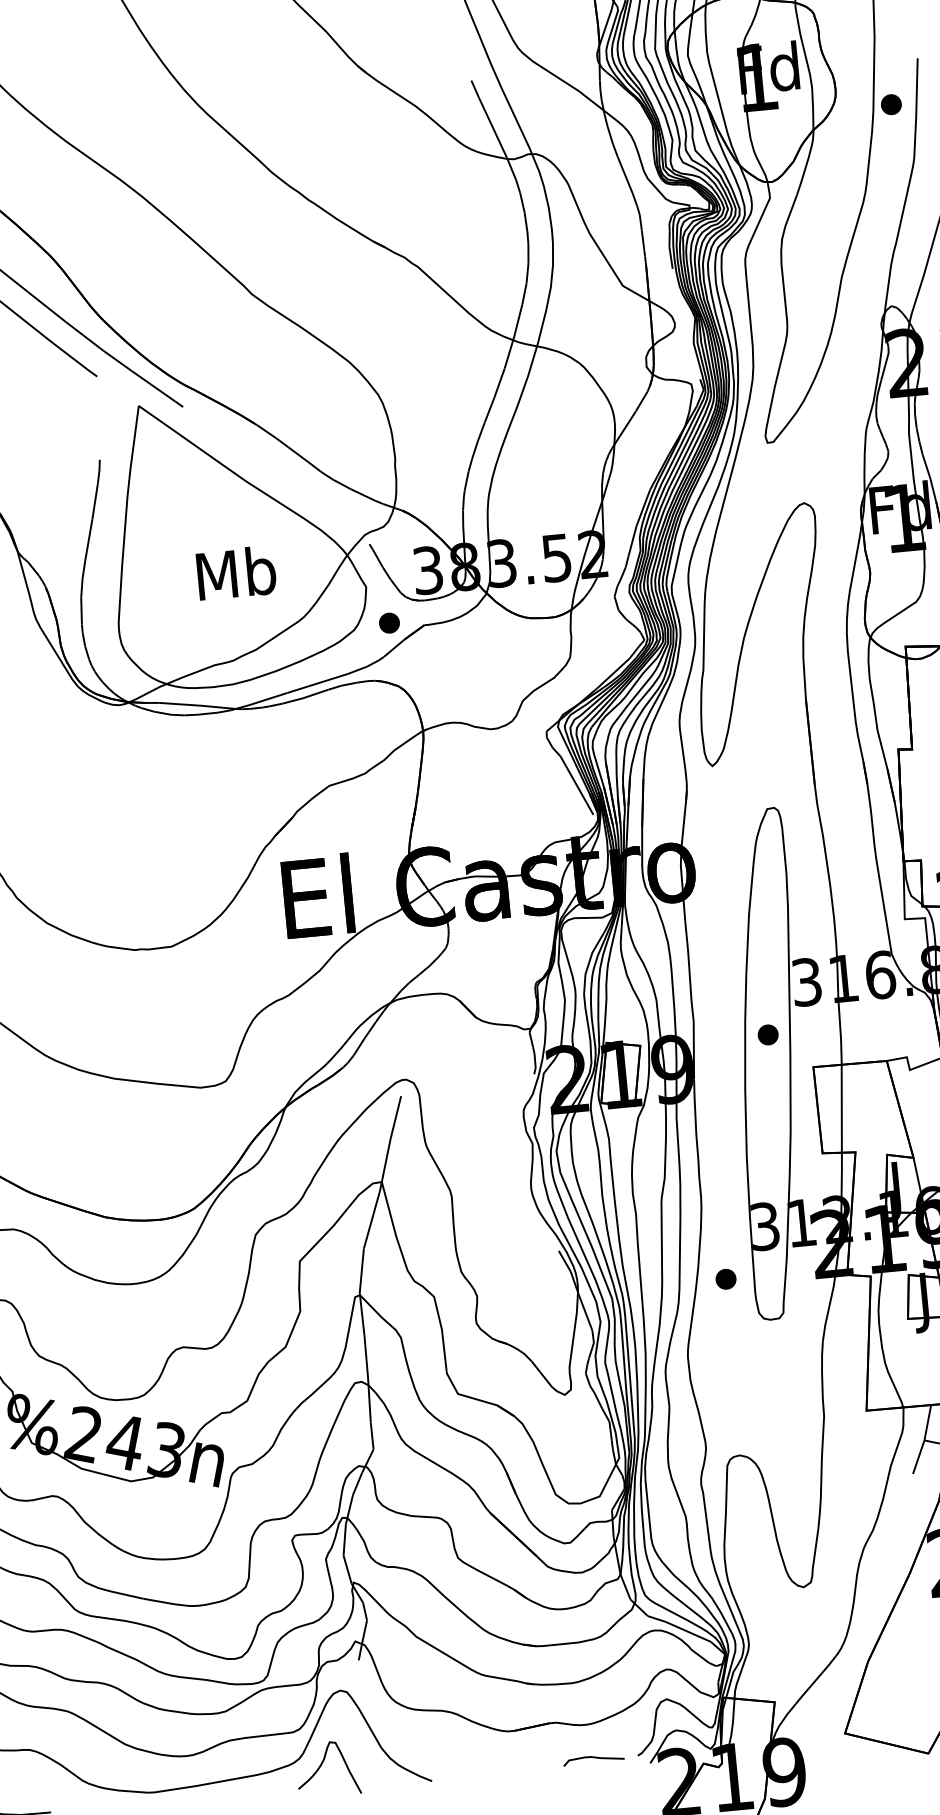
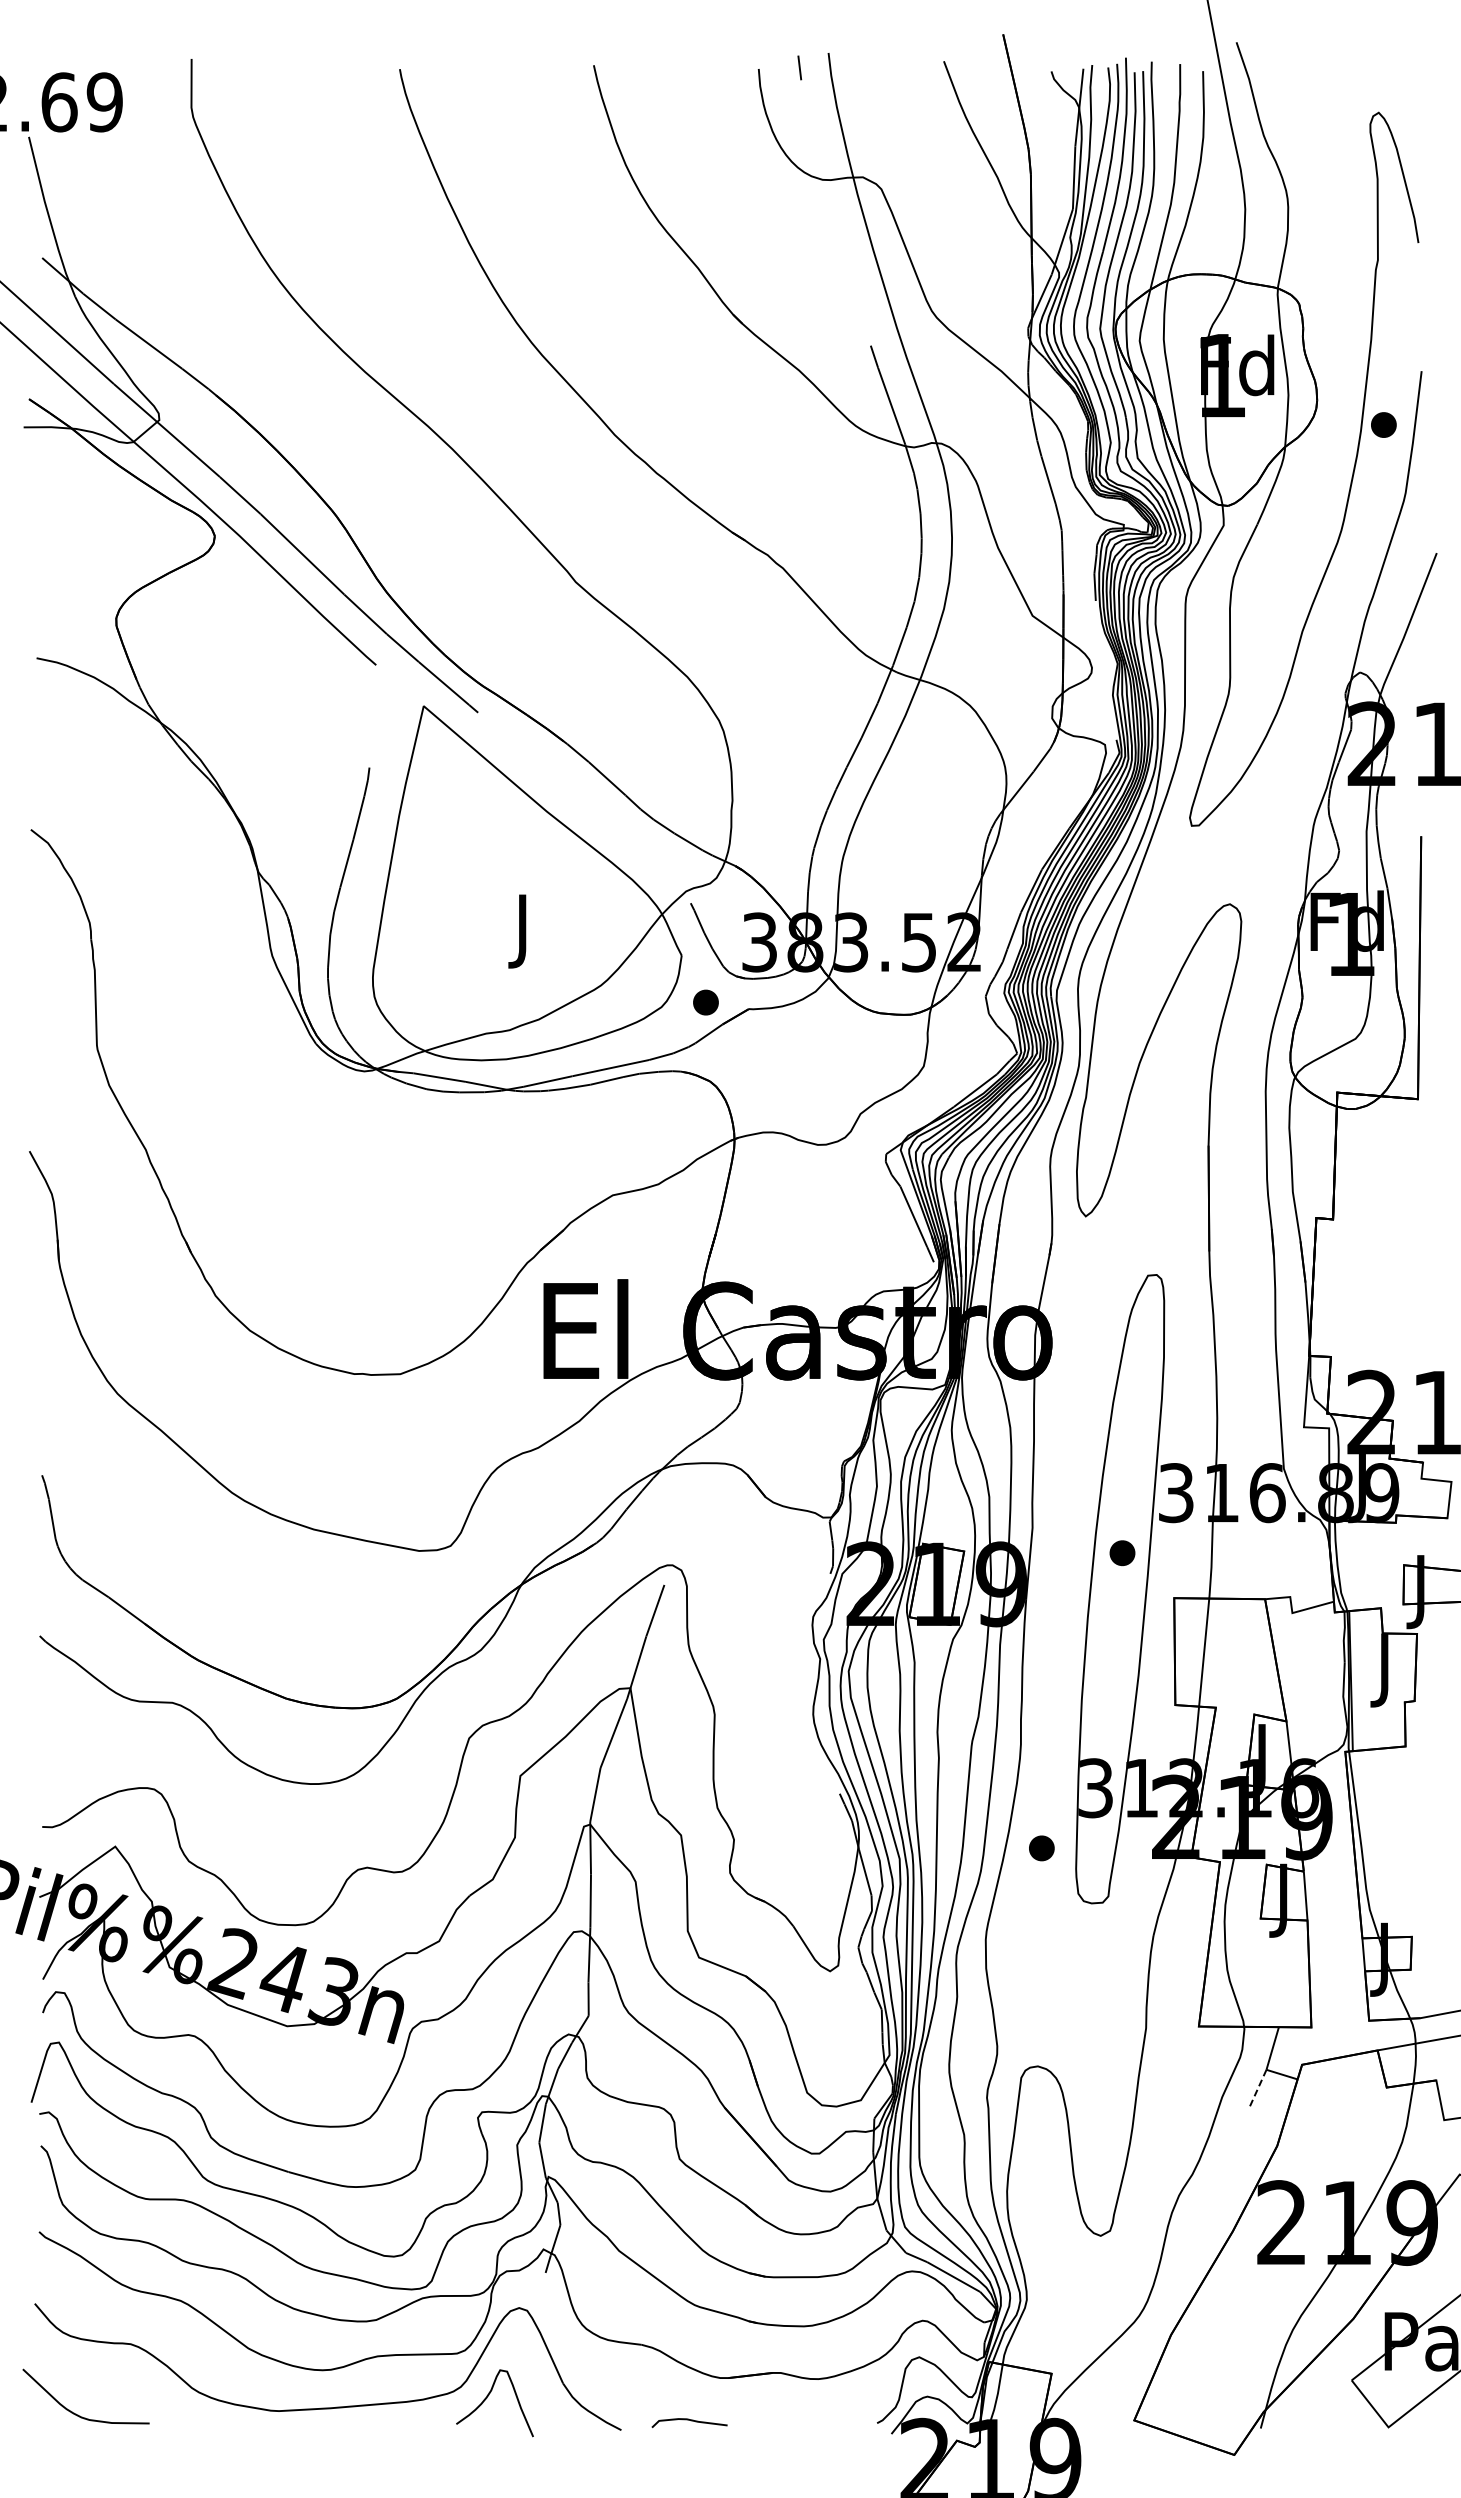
text: (237, 579) -> (524, 930), Mb -> J
line: (918, 1457) -> (1257, 2089), solid -> dashed
curve: (595, 1758) -> (691, 2421), moved

